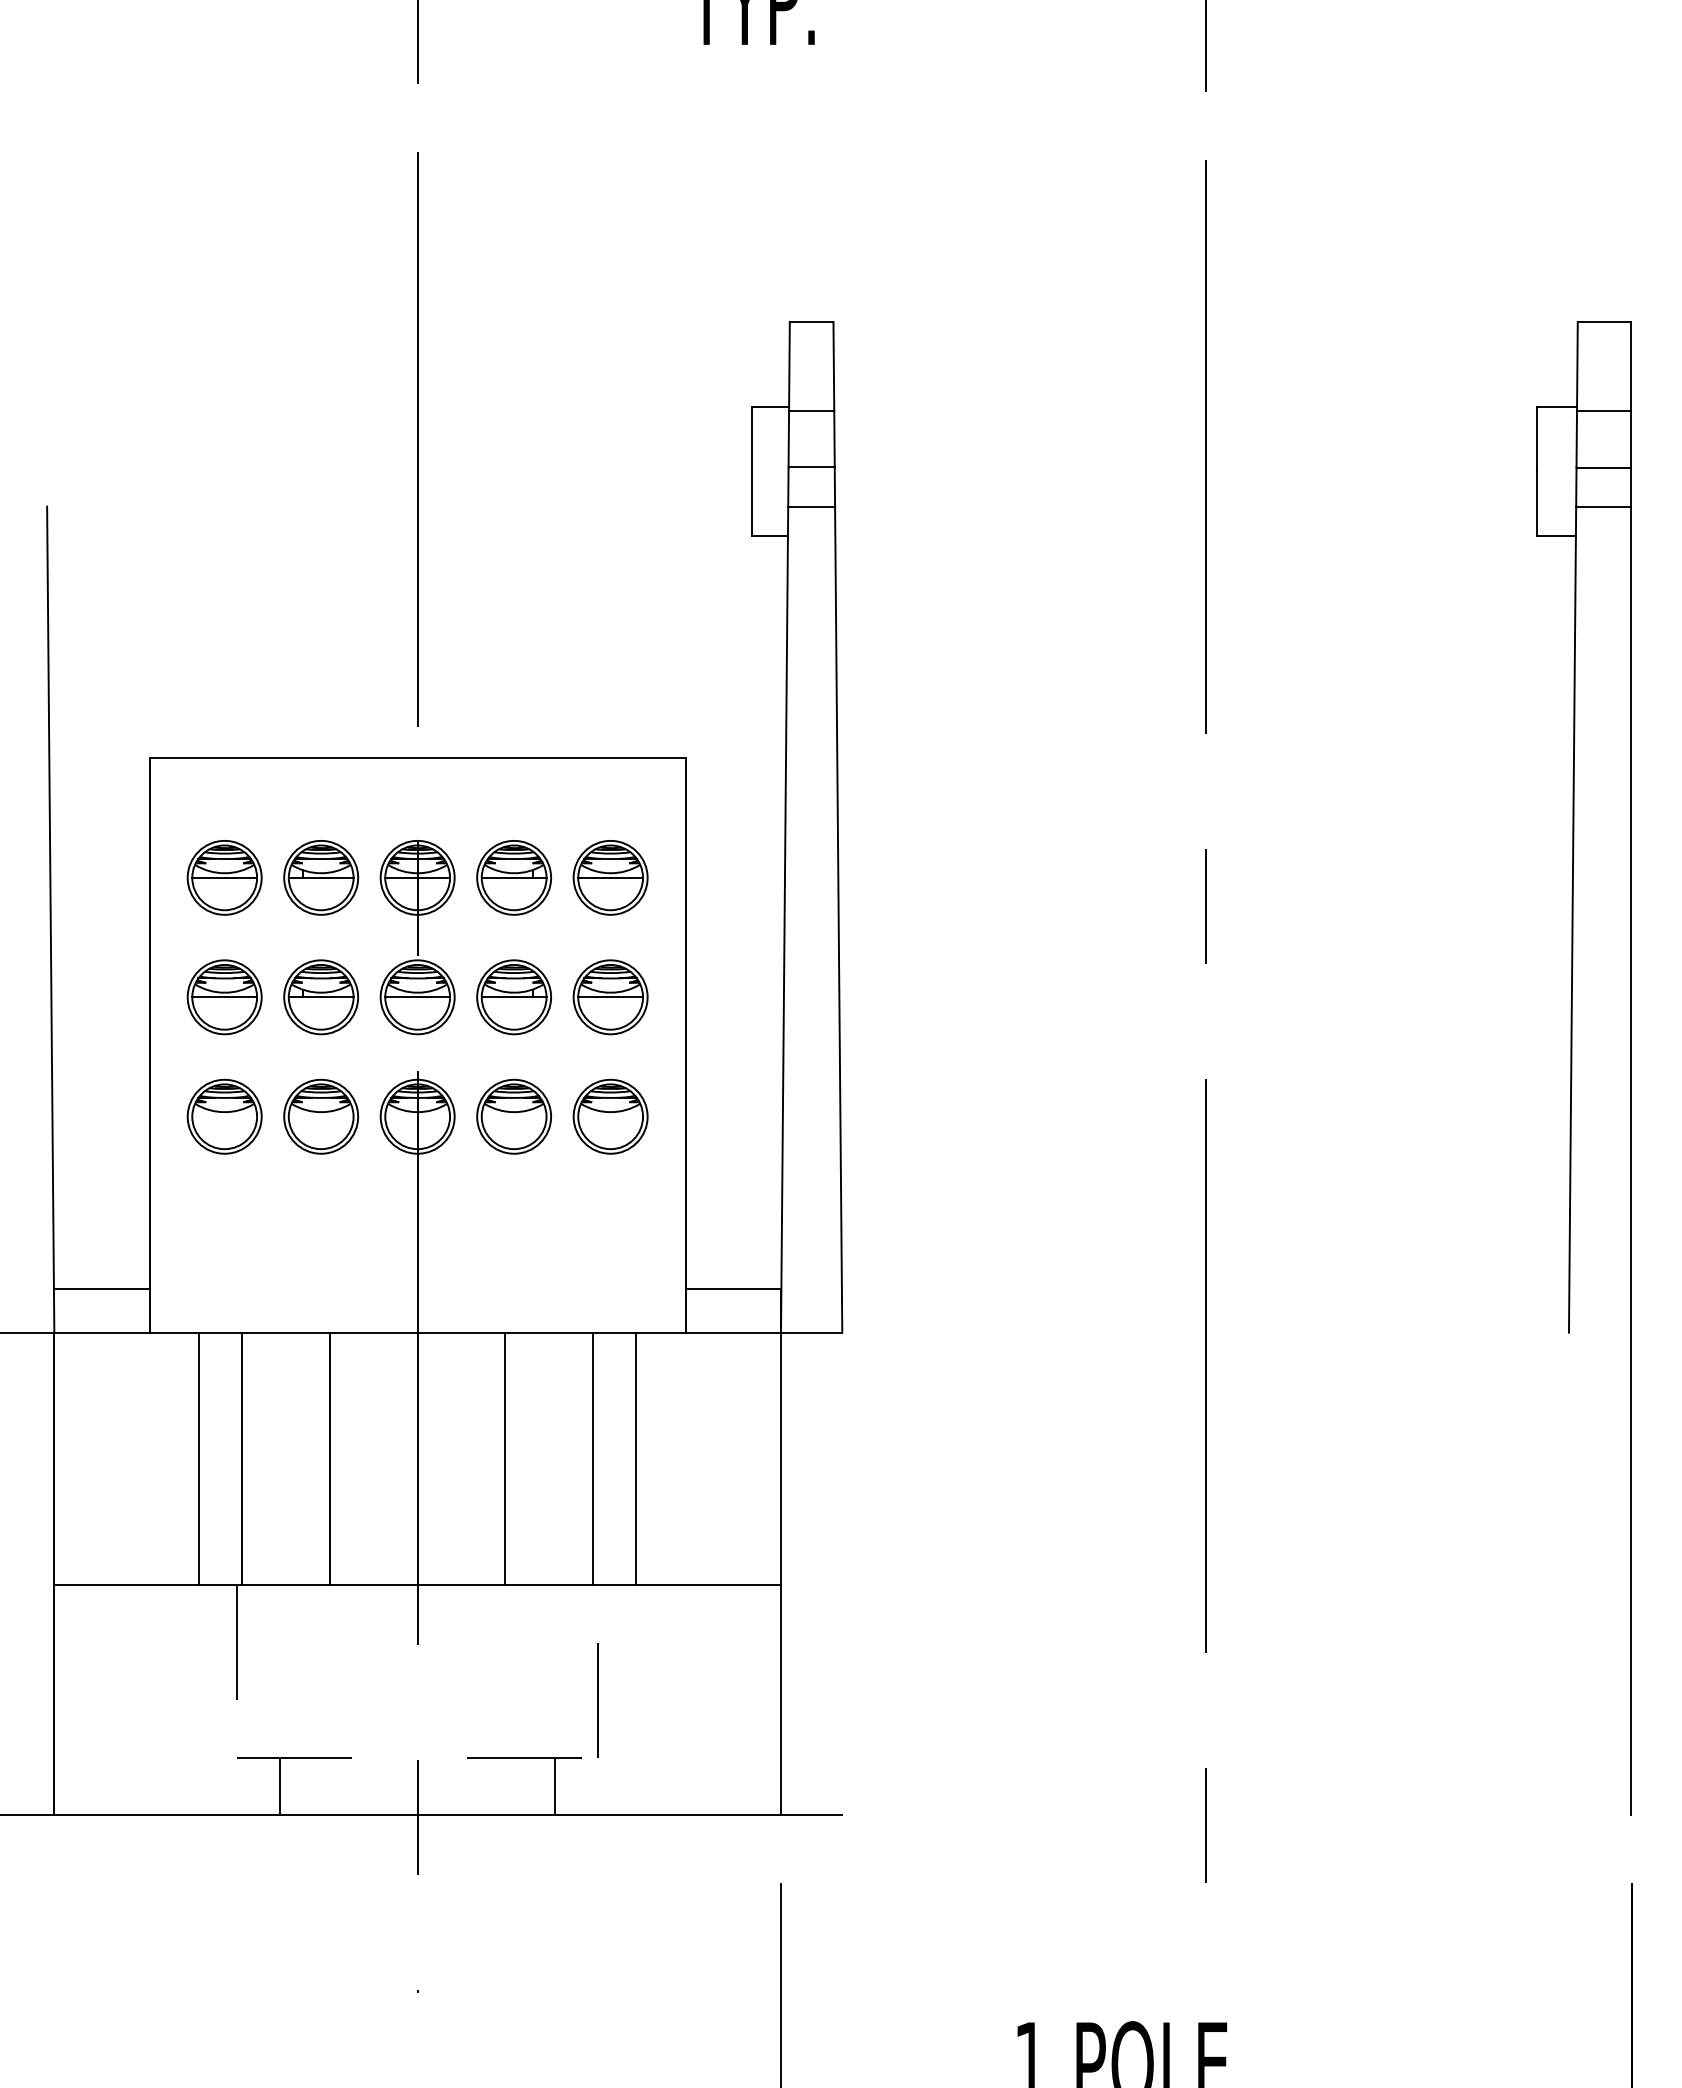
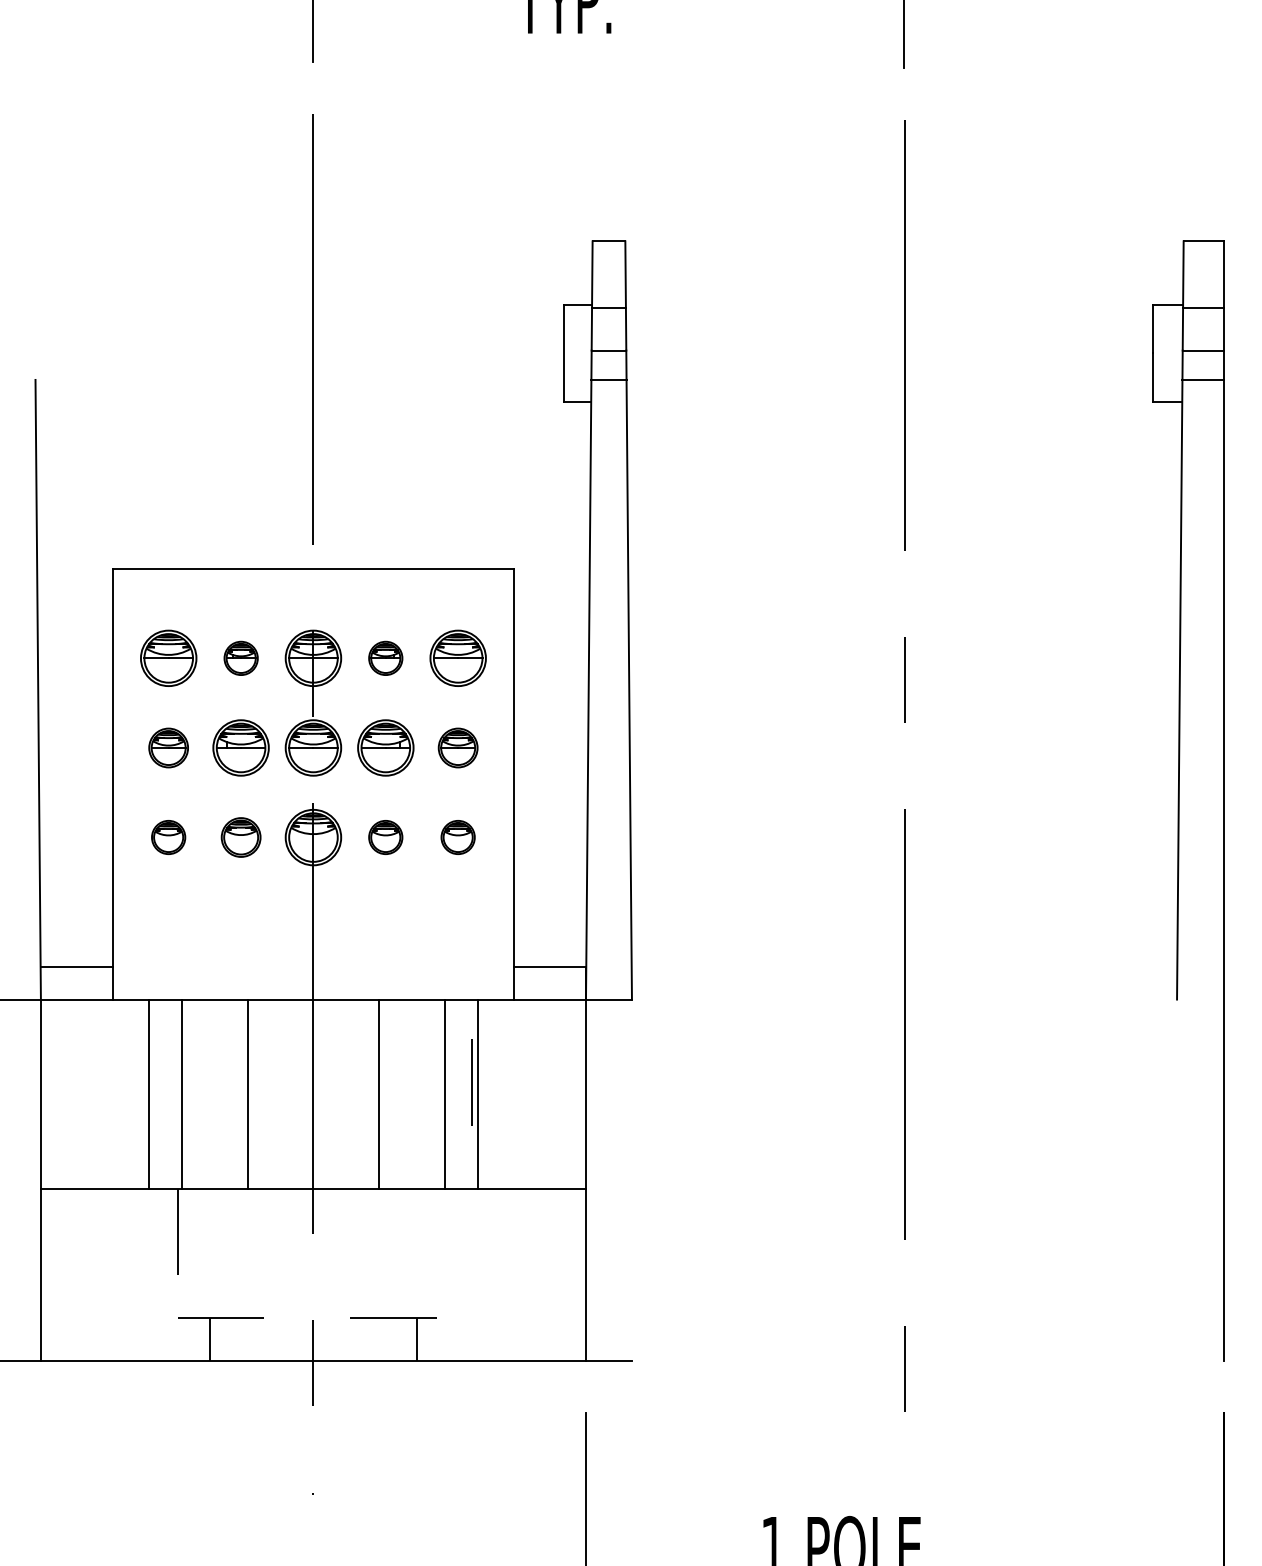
part: (321, 877) -> (241, 658), size x0.6
part: (513, 877) -> (385, 658), size x0.6
part: (224, 997) -> (168, 748), size x0.7
part: (610, 997) -> (458, 748), size x0.7
part: (224, 1116) -> (168, 837), size x0.6
part: (321, 1116) -> (241, 837), size x0.7
part: (513, 1116) -> (385, 837), size x0.6
part: (610, 1116) -> (458, 837), size x0.6
line: (597, 1700) -> (471, 1082), moved

